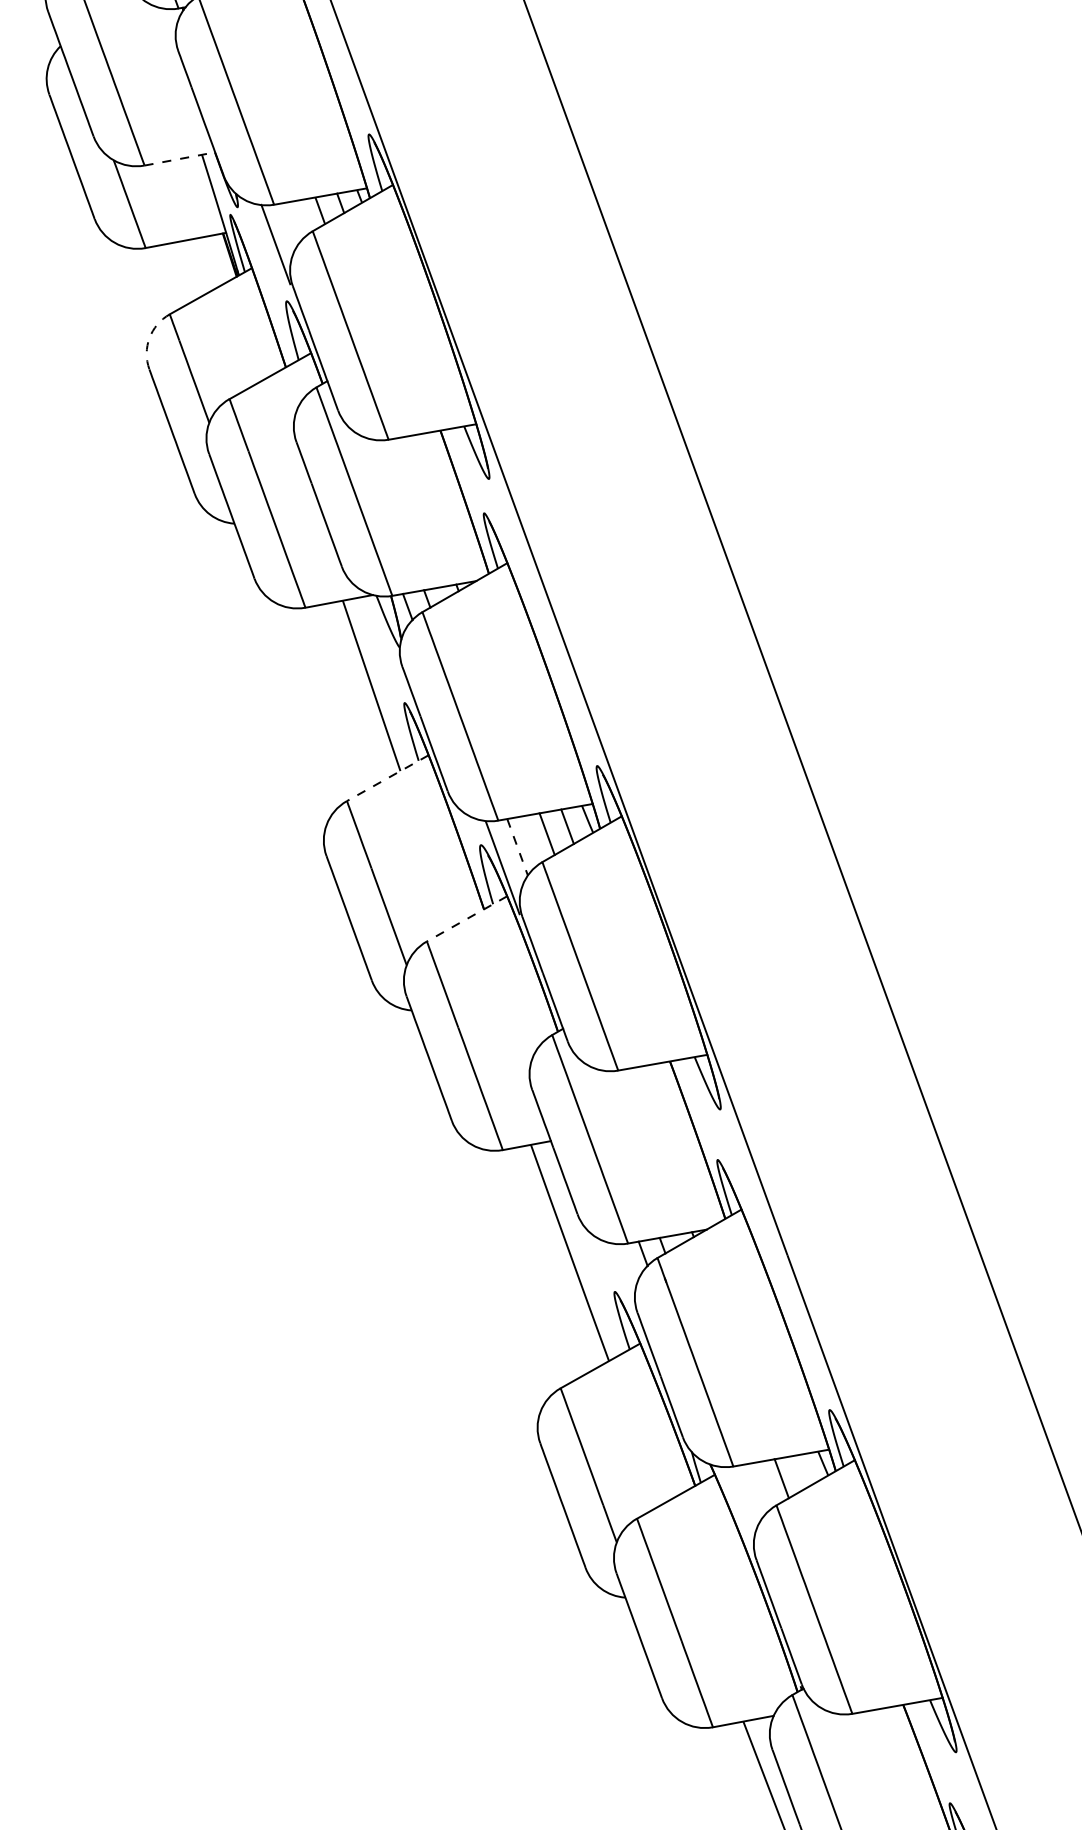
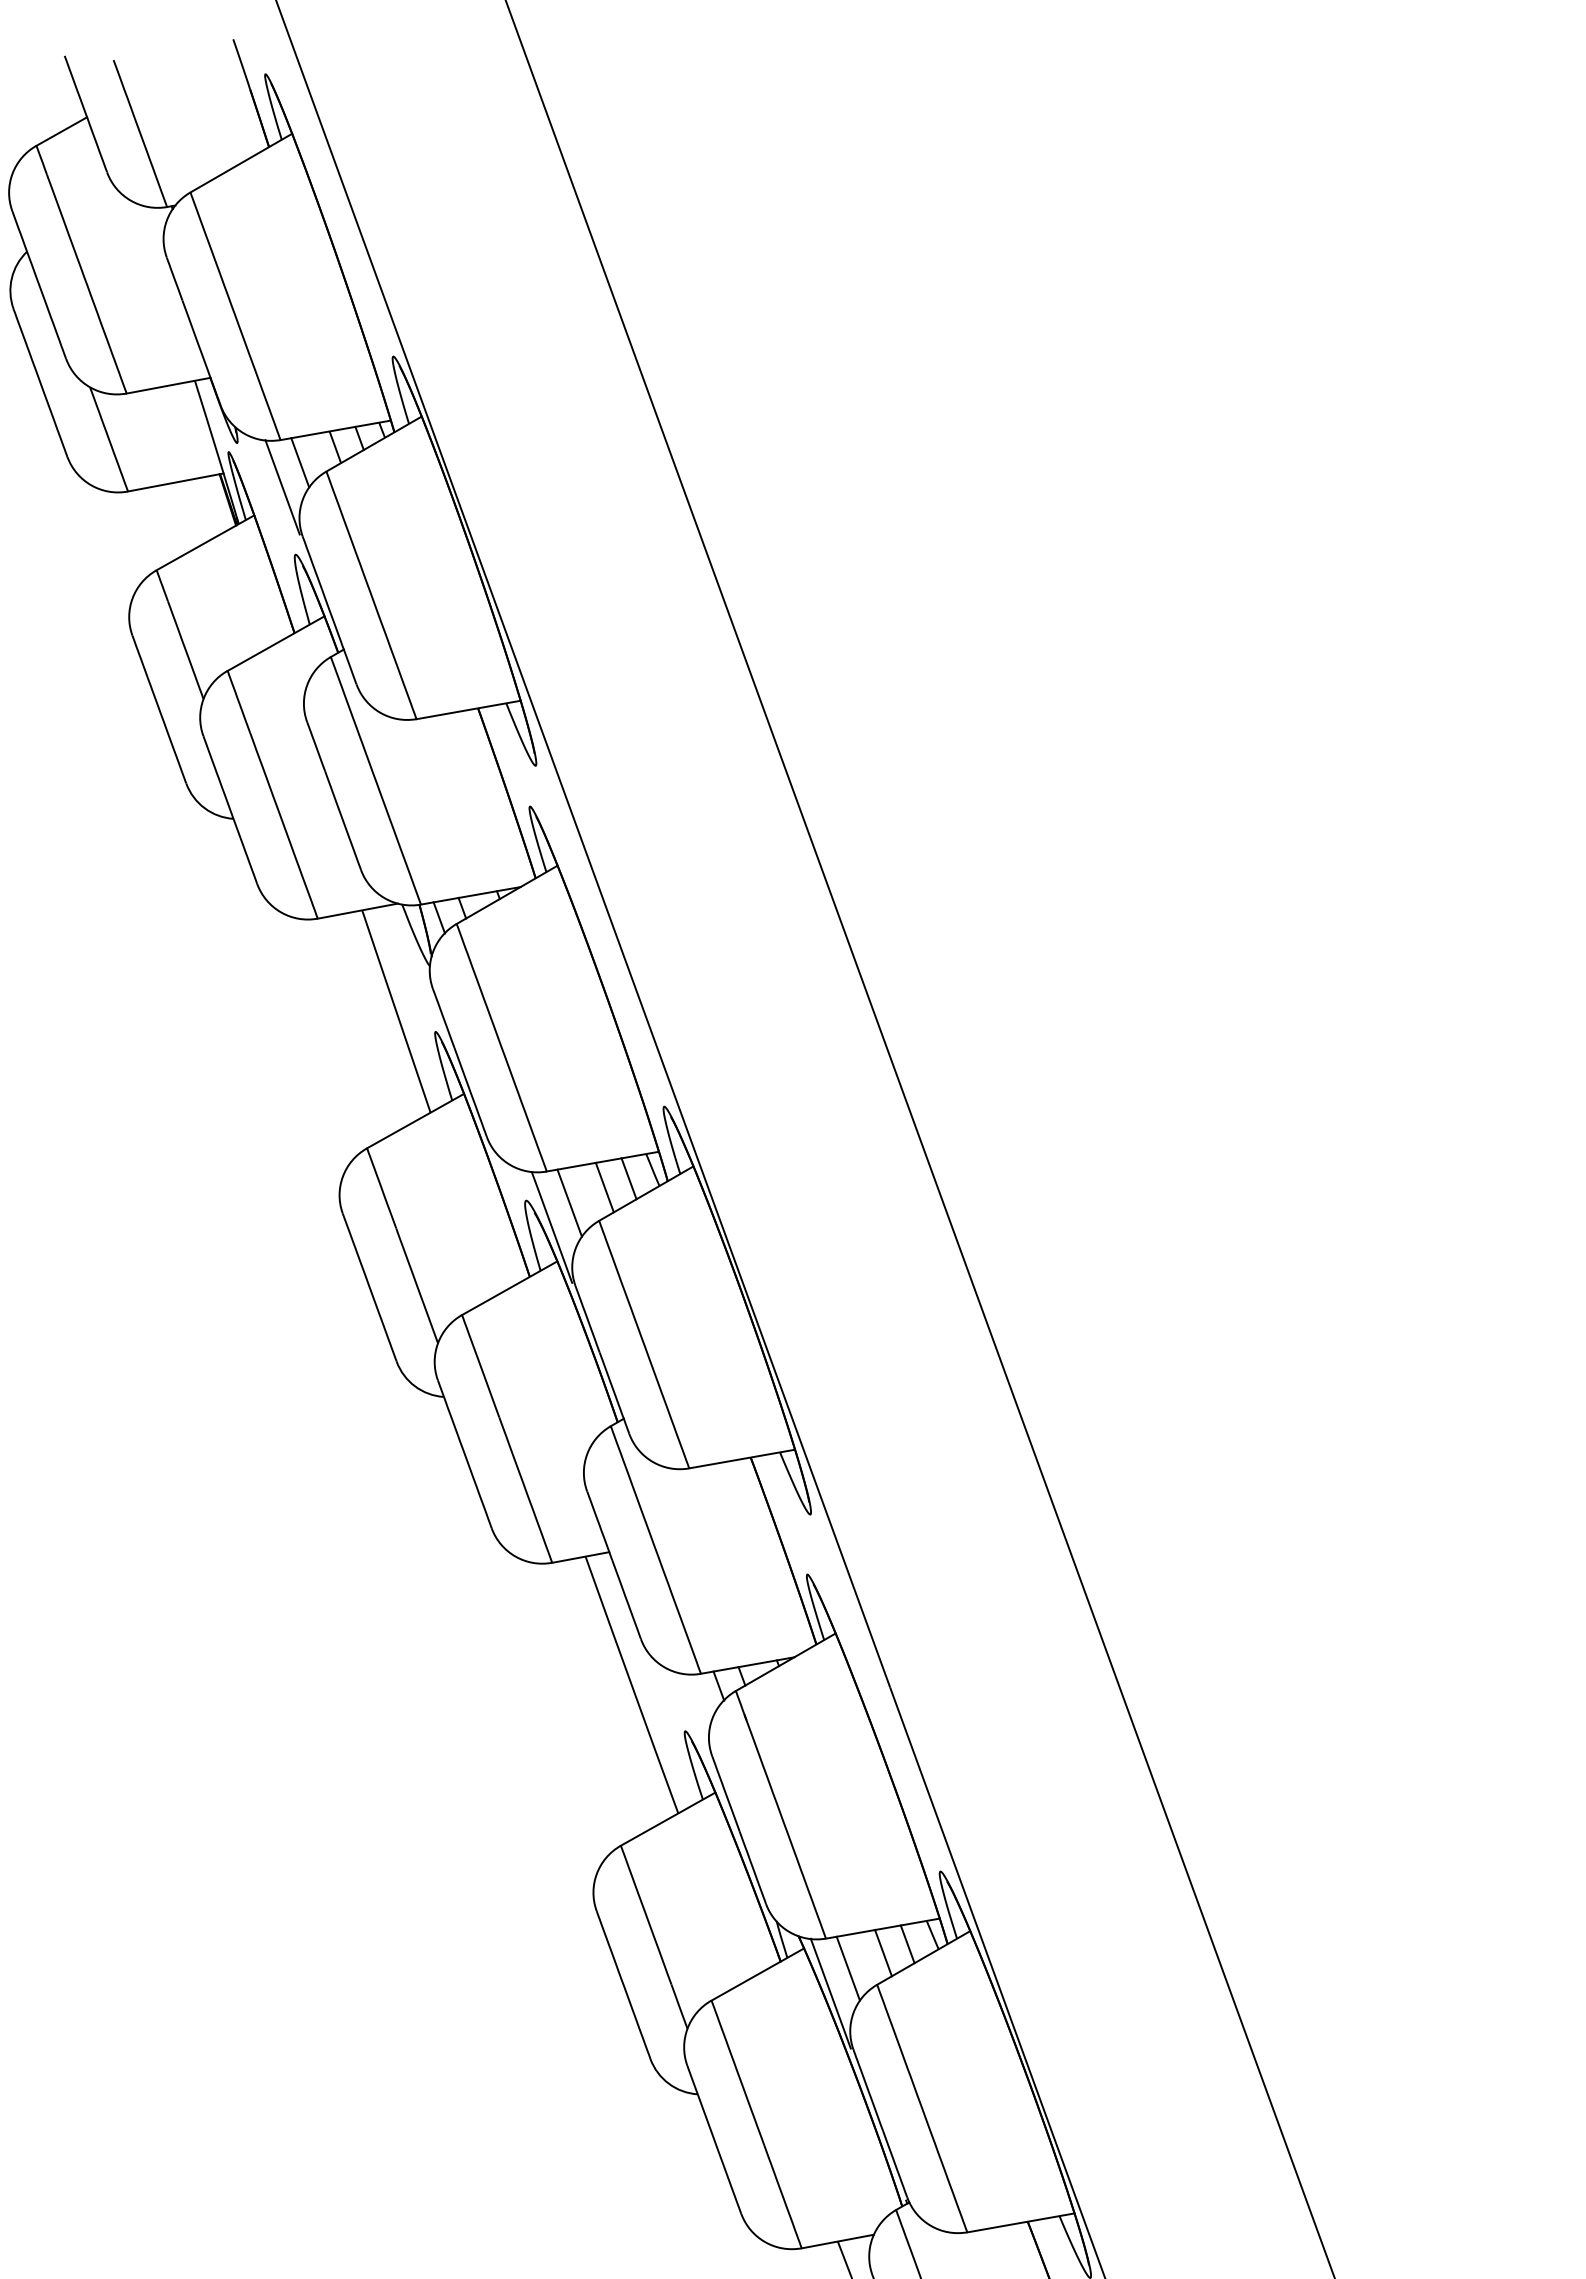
line: (179, 158) -> (168, 385), dashed -> solid
line: (290, 223) -> (300, 462), added
arc: (149, 338) -> (132, 598), dashed -> solid
line: (387, 778) -> (415, 1121), dashed -> solid
line: (517, 847) -> (569, 1203), dashed -> solid
line: (466, 919) -> (509, 1288), dashed -> solid
line: (802, 1471) -> (907, 1944), added
line: (751, 1491) -> (847, 1968), added
line: (737, 1512) -> (830, 1993), added

